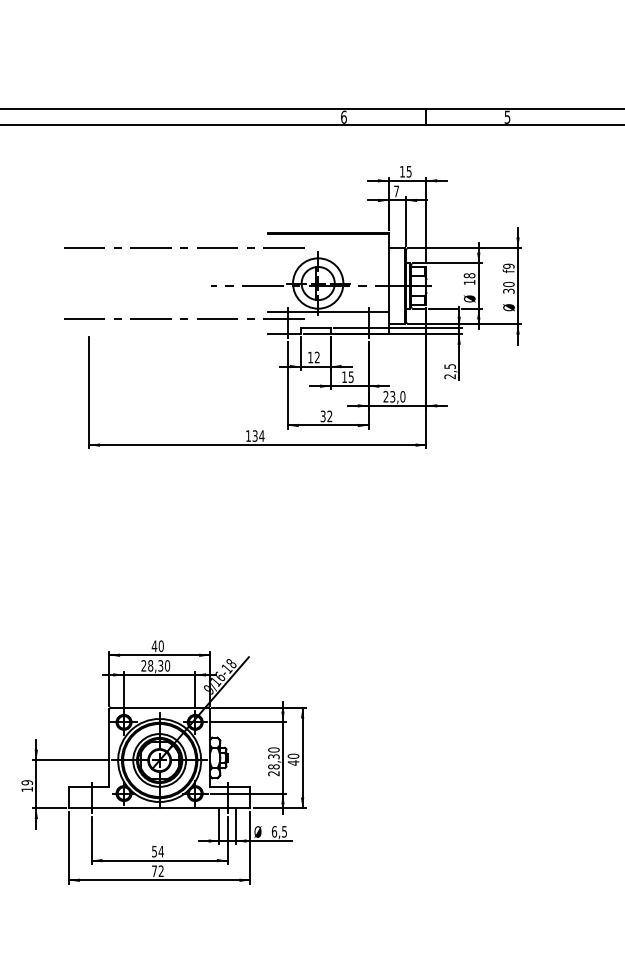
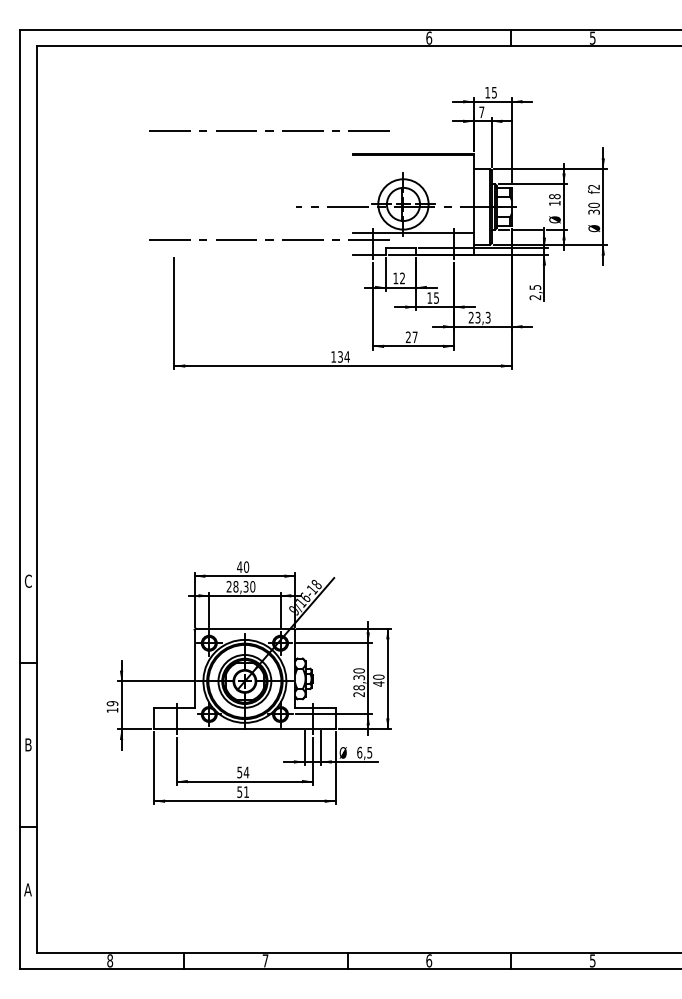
line: (184, 247) -> (269, 130), moved
text: (508, 265) -> (593, 186), f9 -> f2
text: (402, 396) -> (487, 317), 23,0 -> 23,3
text: (326, 416) -> (411, 337), 32 -> 27
text: (157, 871) -> (242, 792), 72 -> 51

